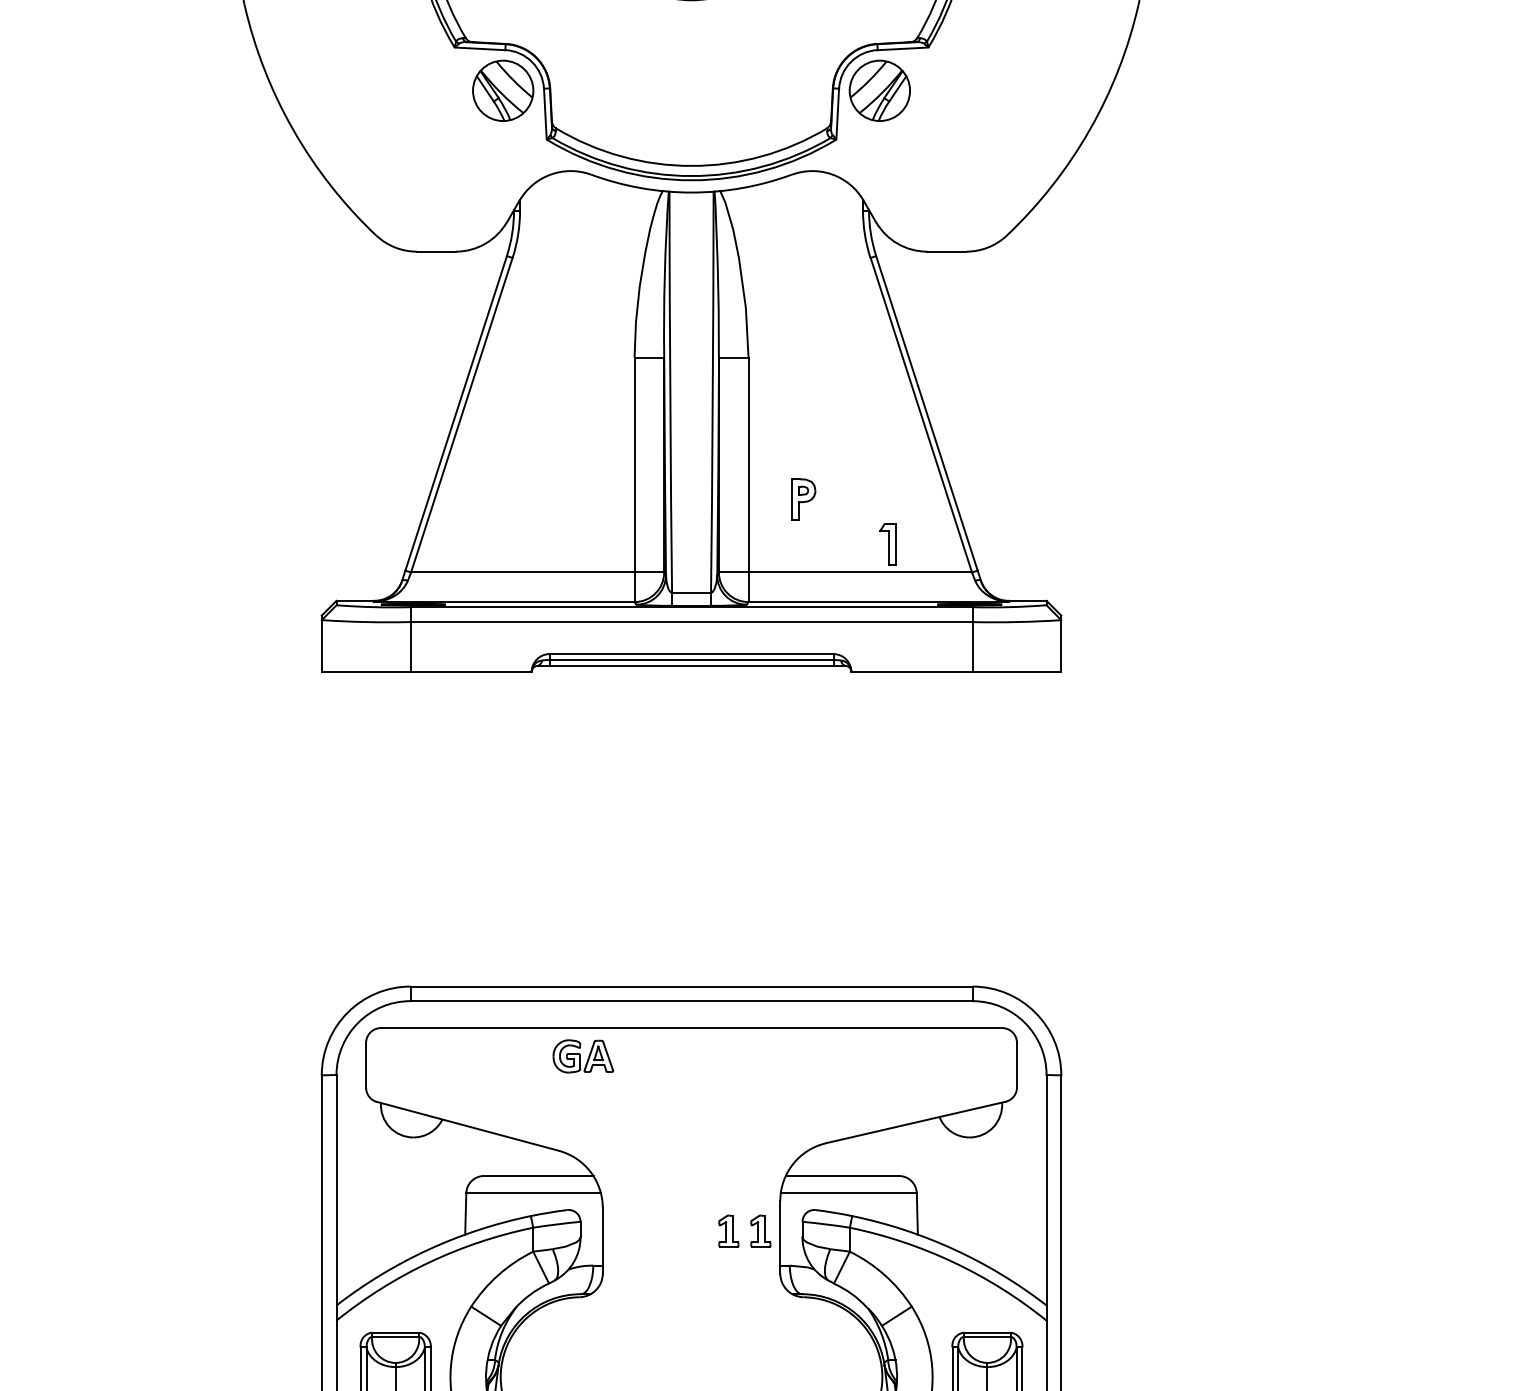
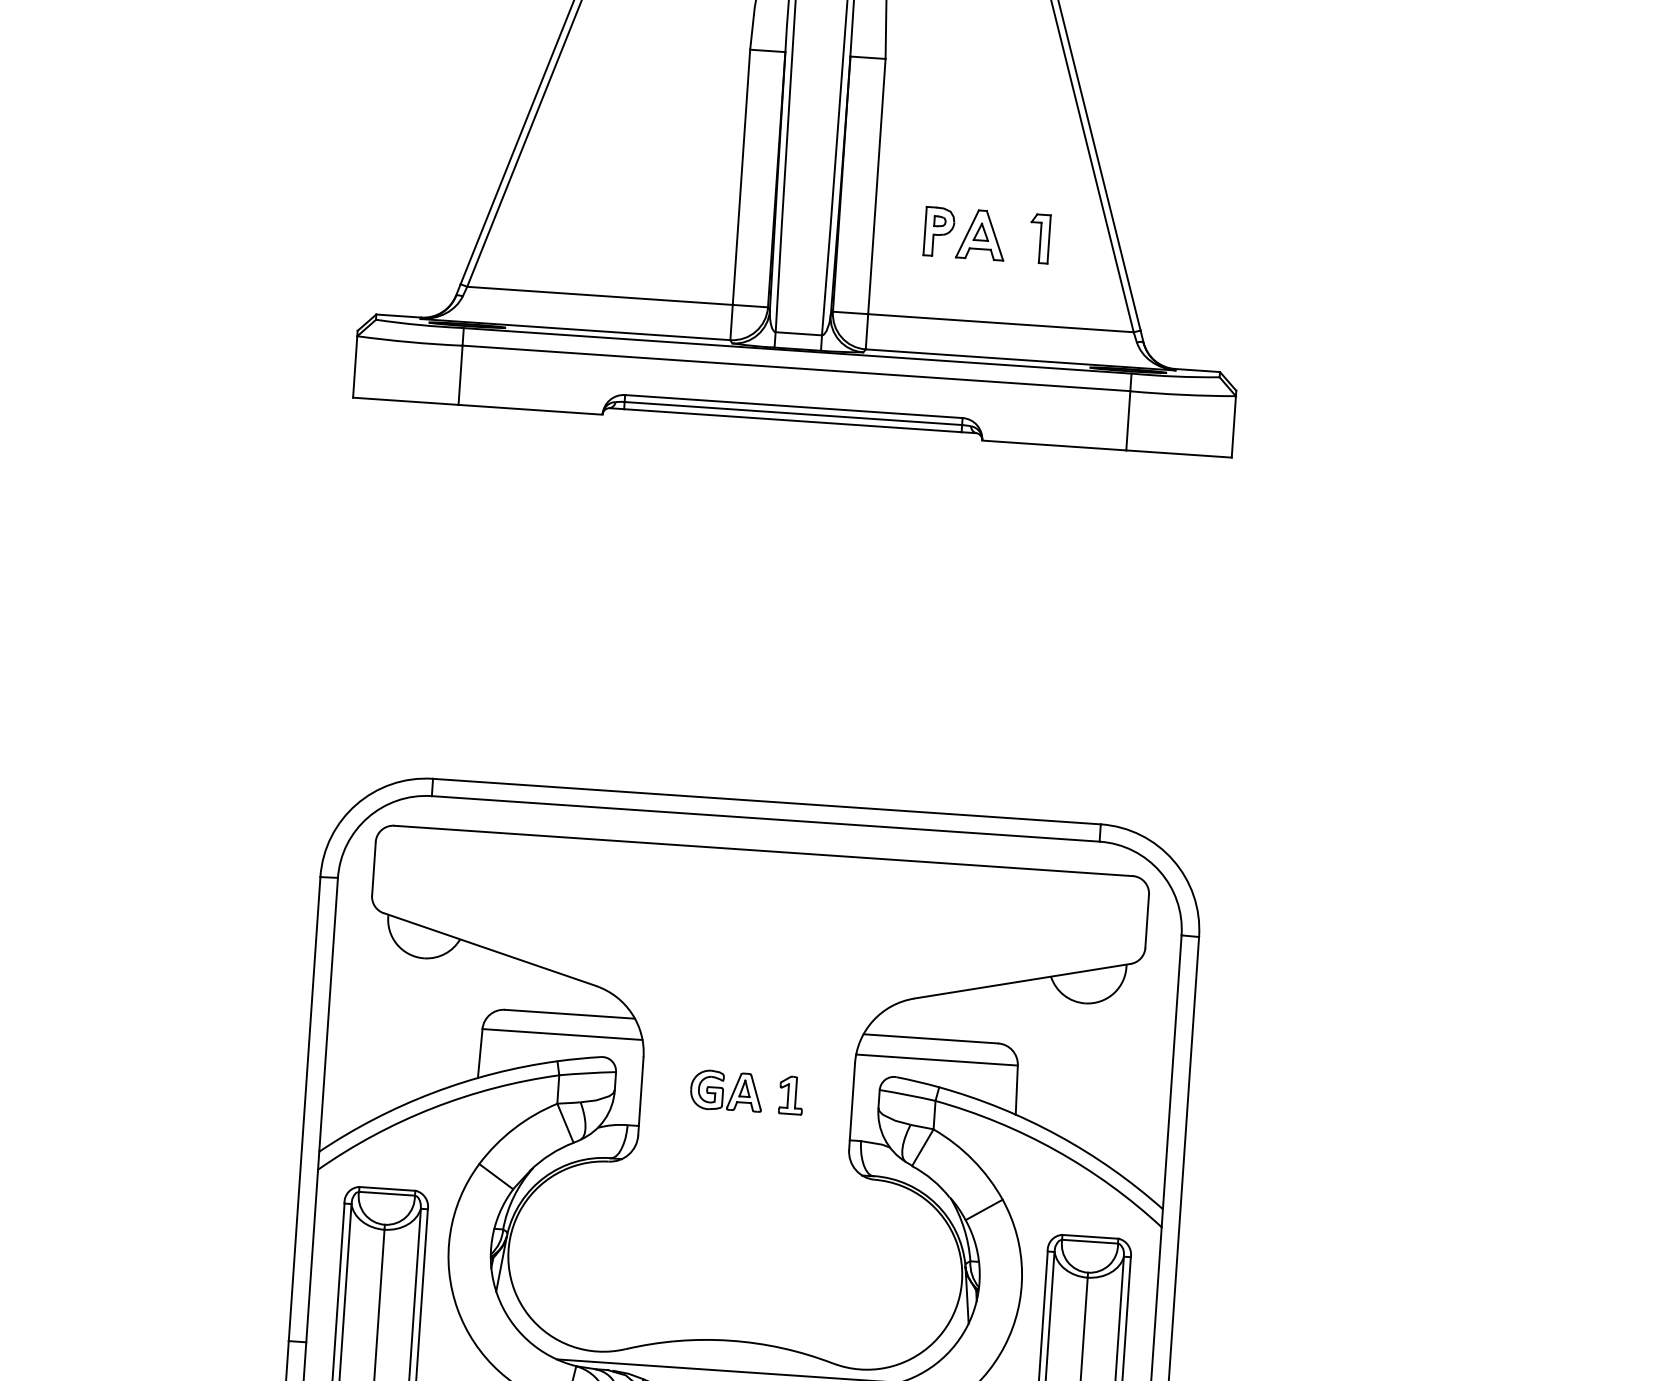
part: (838, 499) -> (980, 234), added
part: (887, 544) -> (1039, 238), moved
part: (582, 1056) -> (725, 1091), moved
part: (760, 1230) -> (829, 1096), removed

